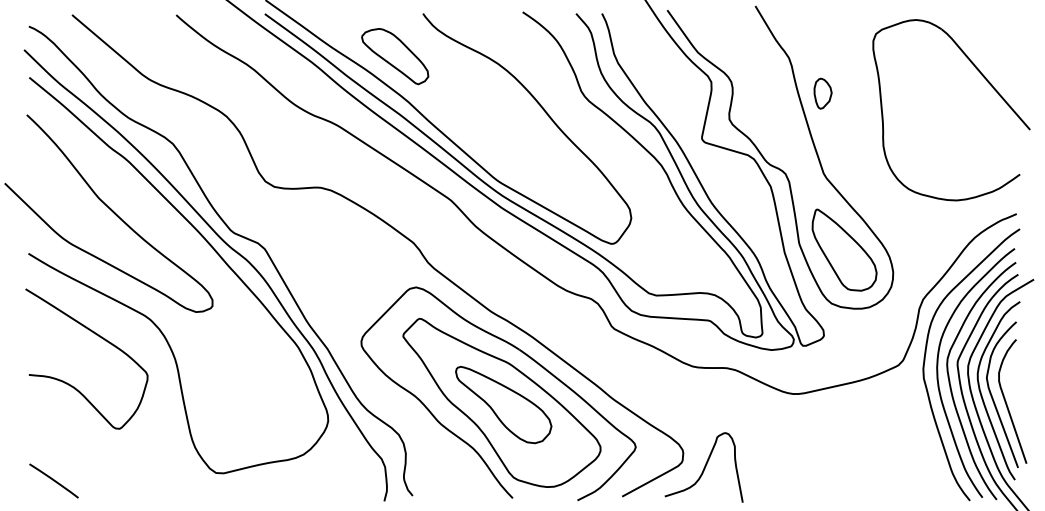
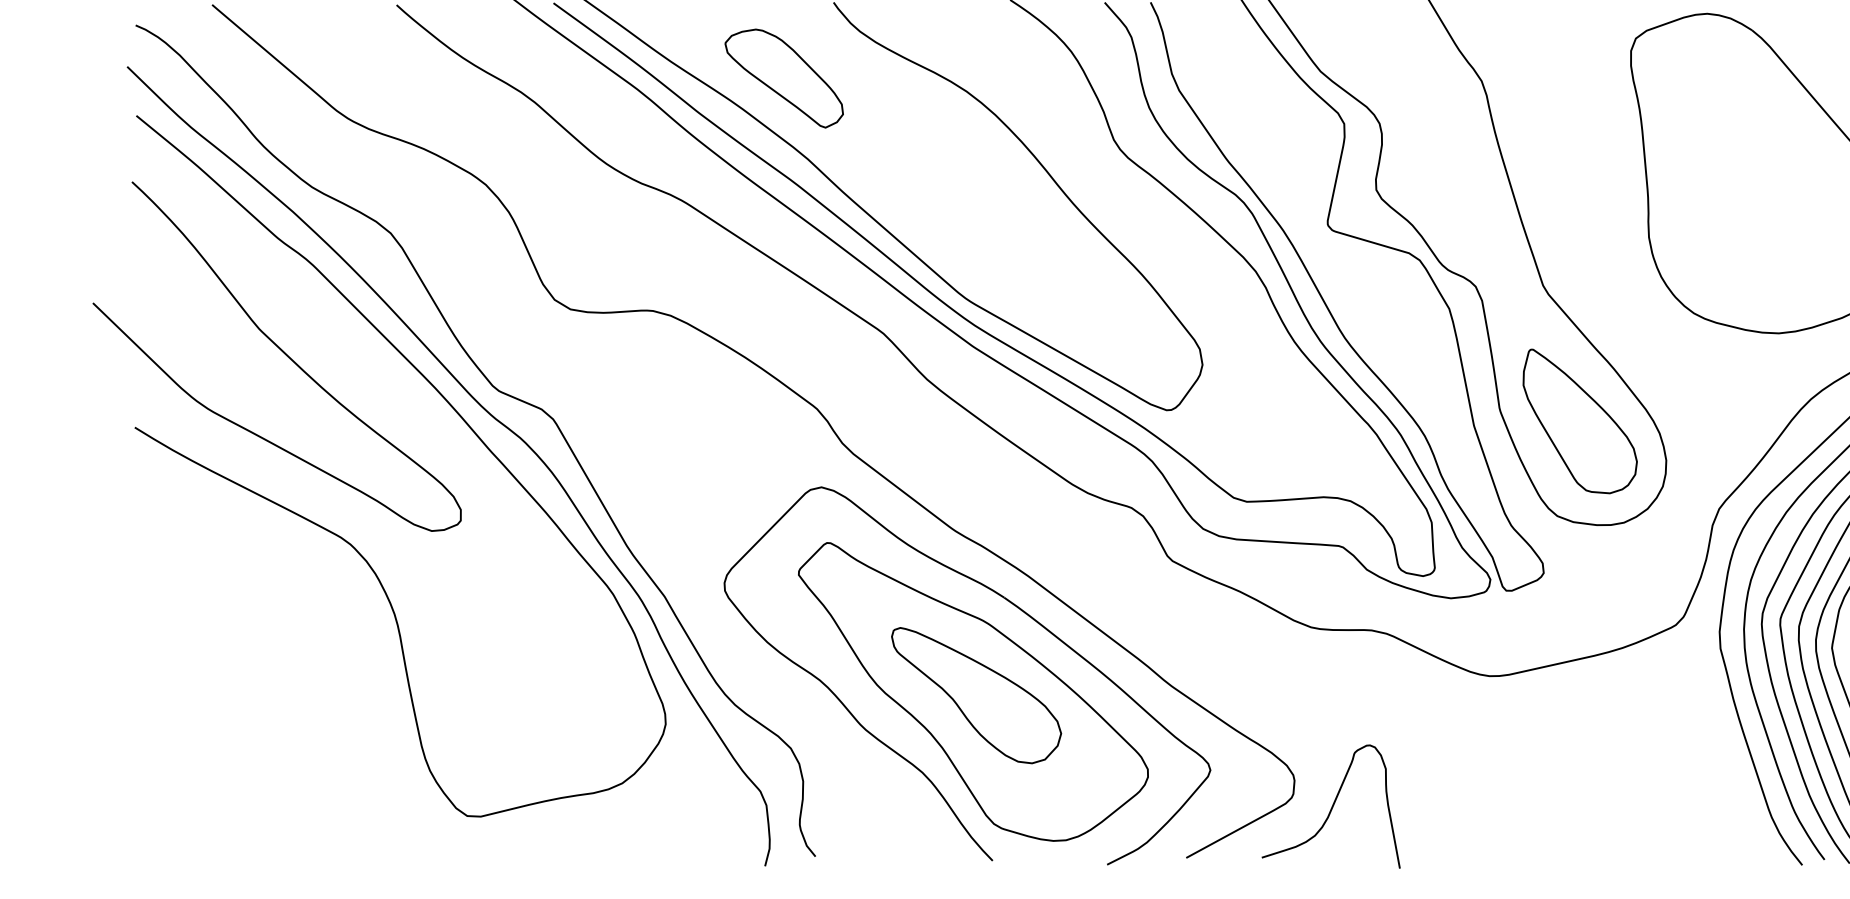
part: (822, 93) -> (1541, 143), removed
curve: (99, 337) -> (260, 576), removed
line: (53, 480) -> (179, 829), removed

